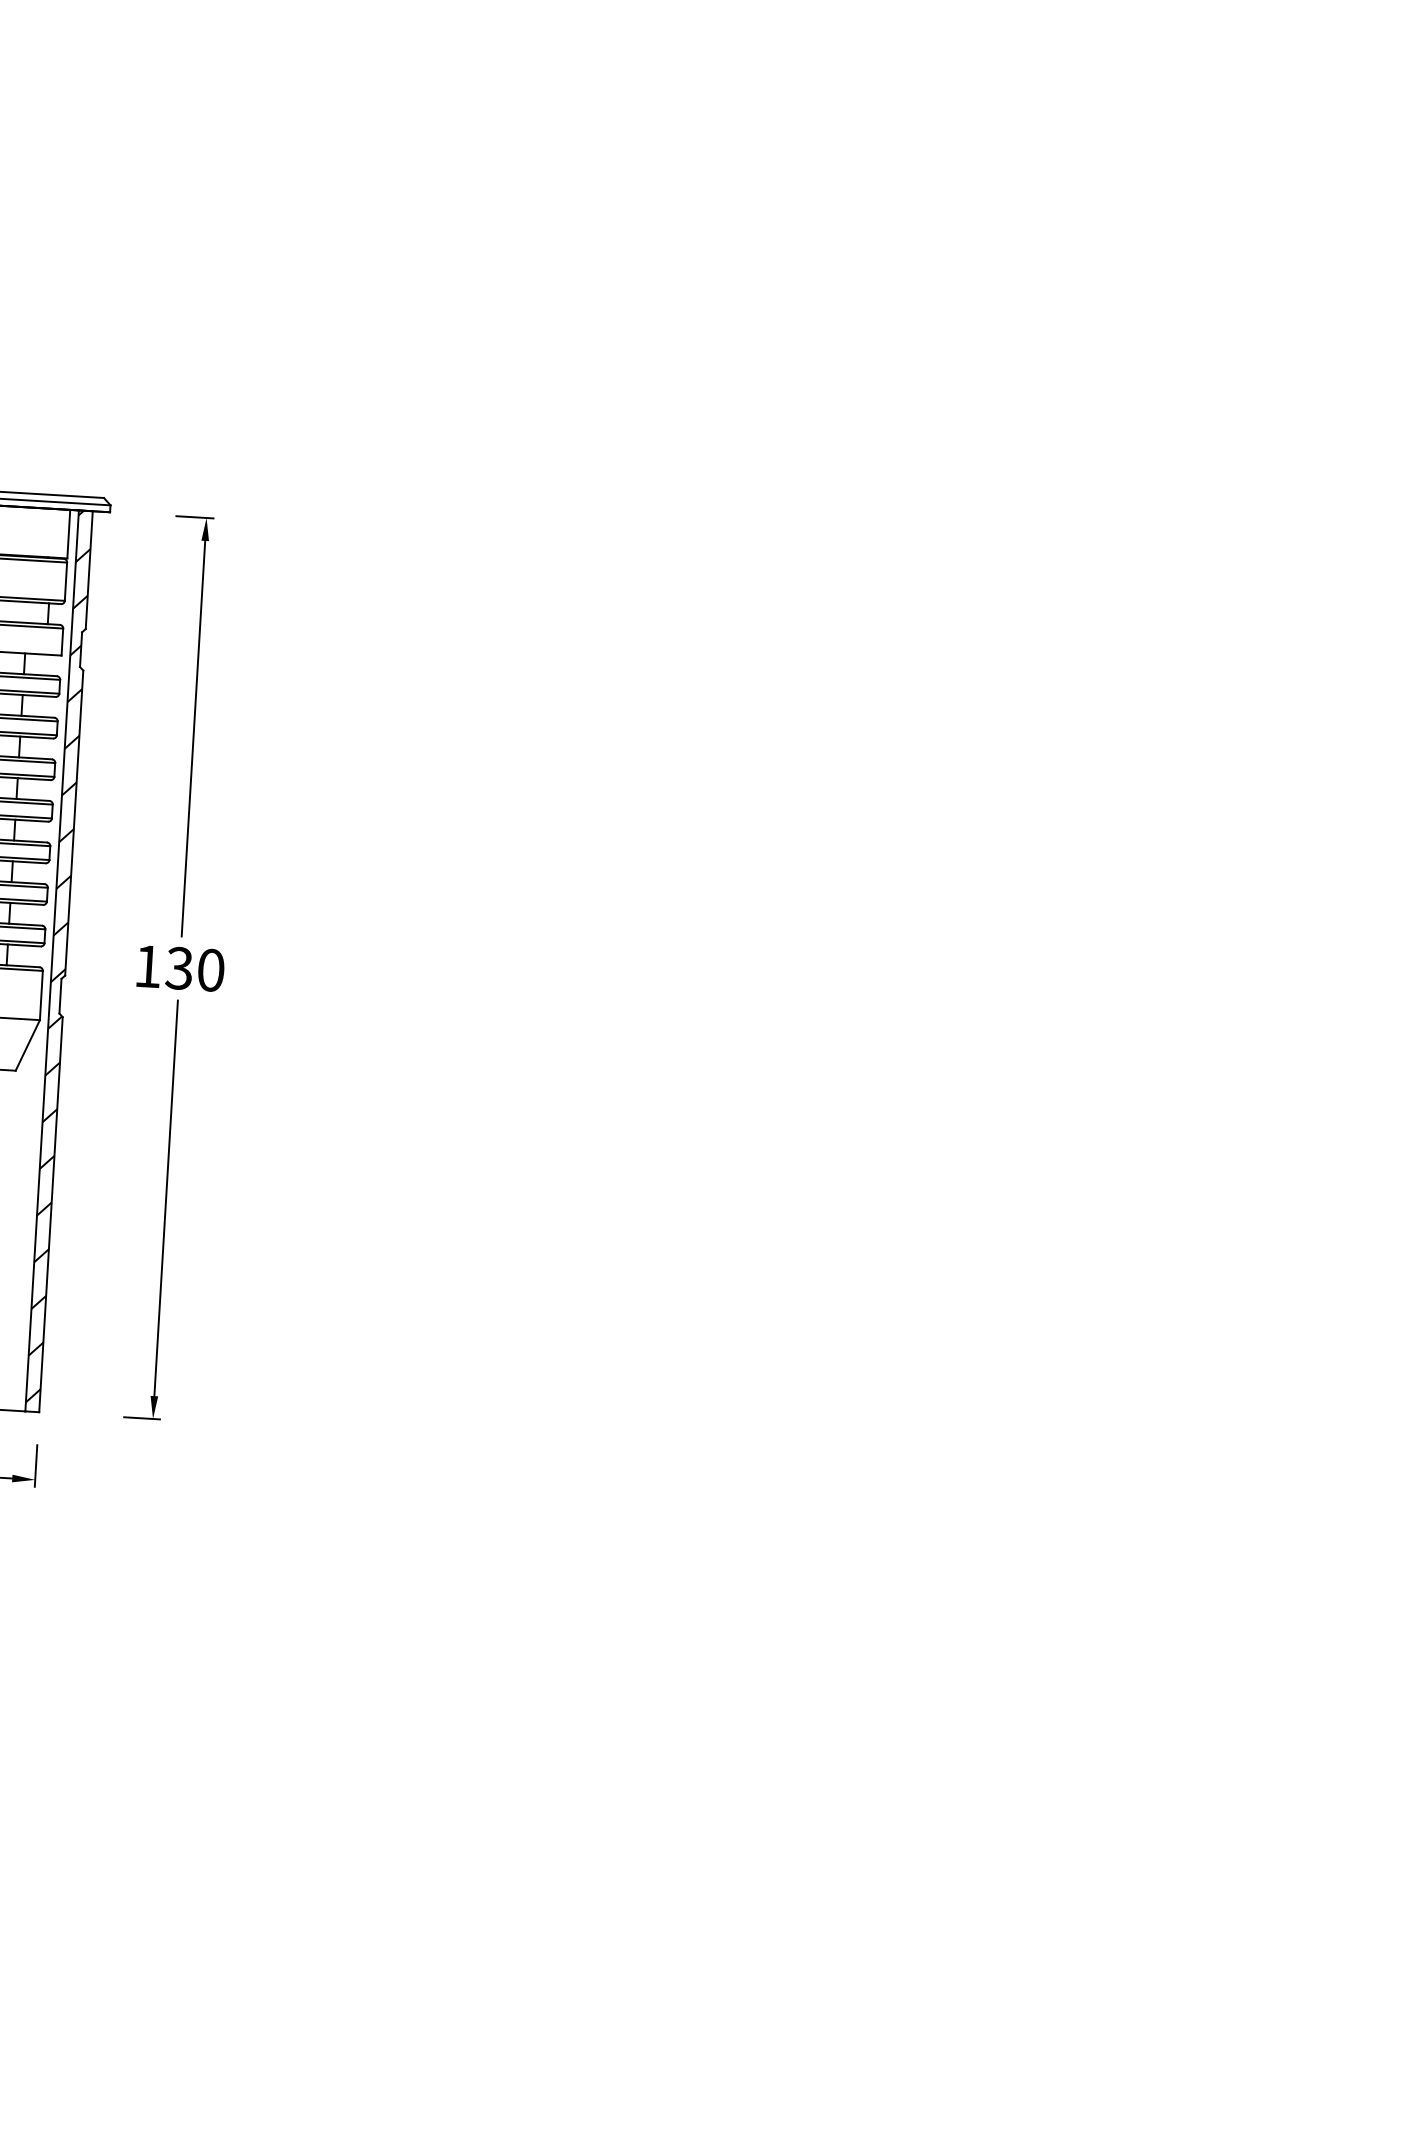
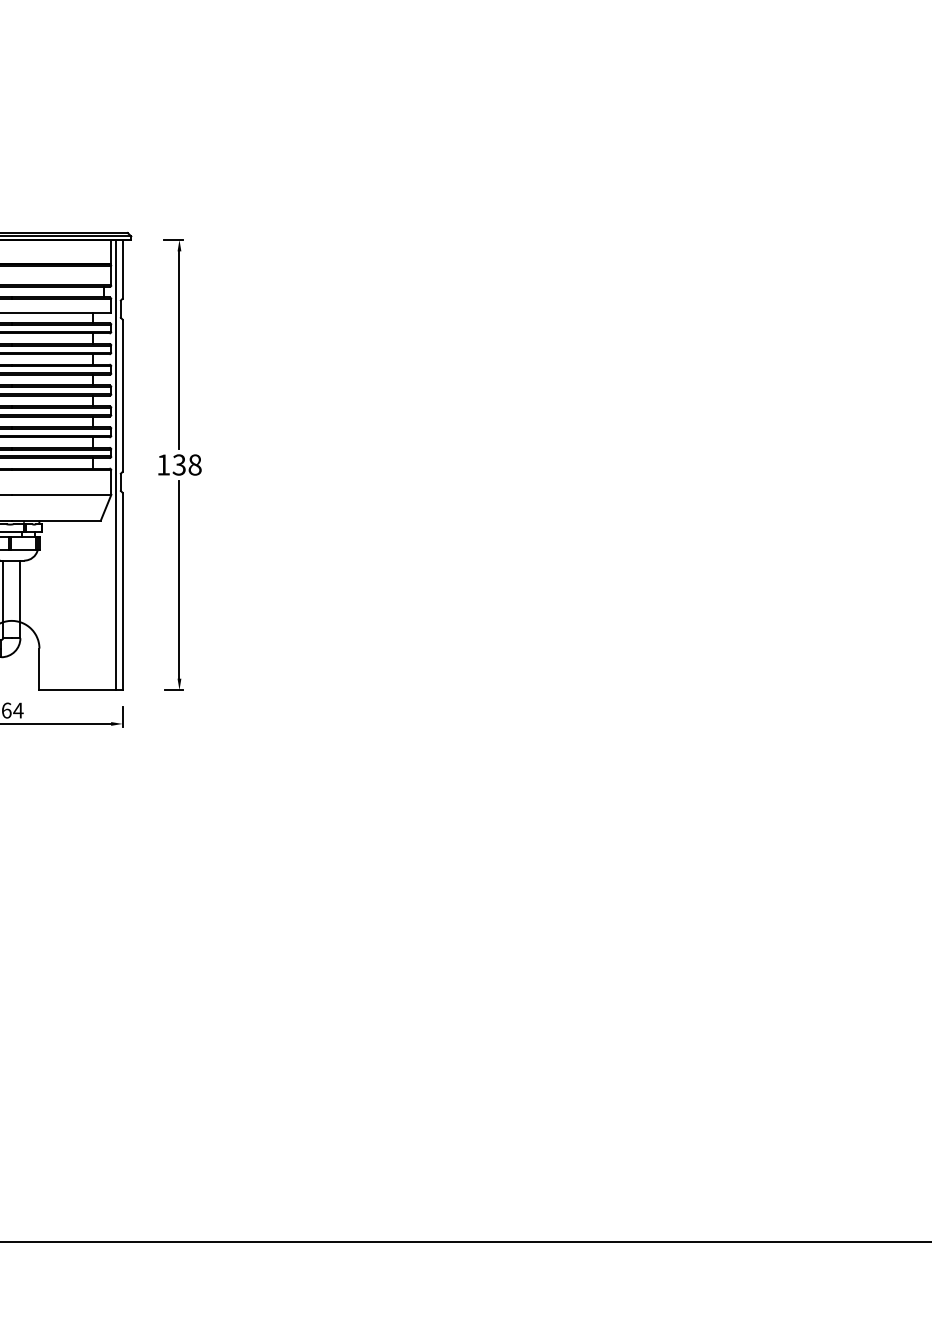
hatch: (58, 956) -> (118, 462), removed
text: (209, 969) -> (194, 464), 130 -> 138

